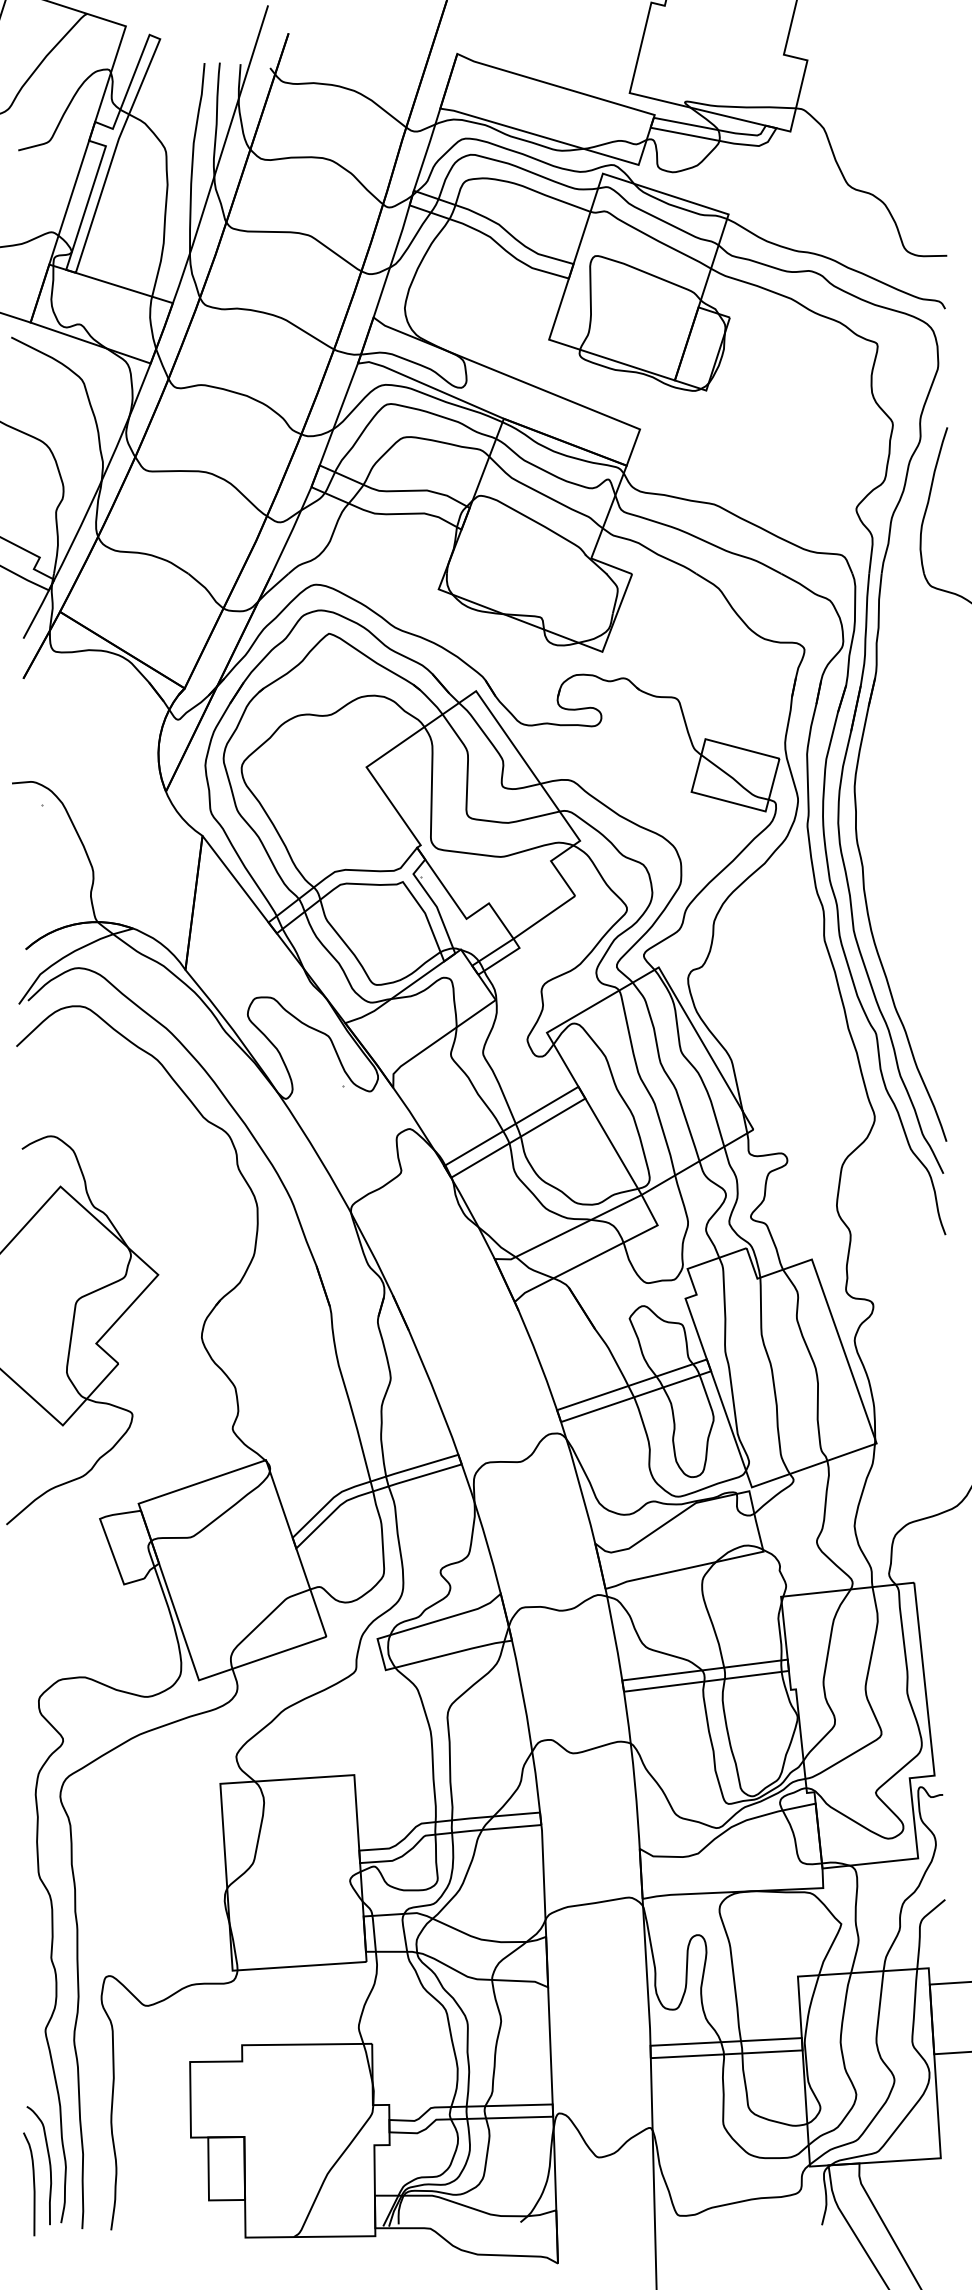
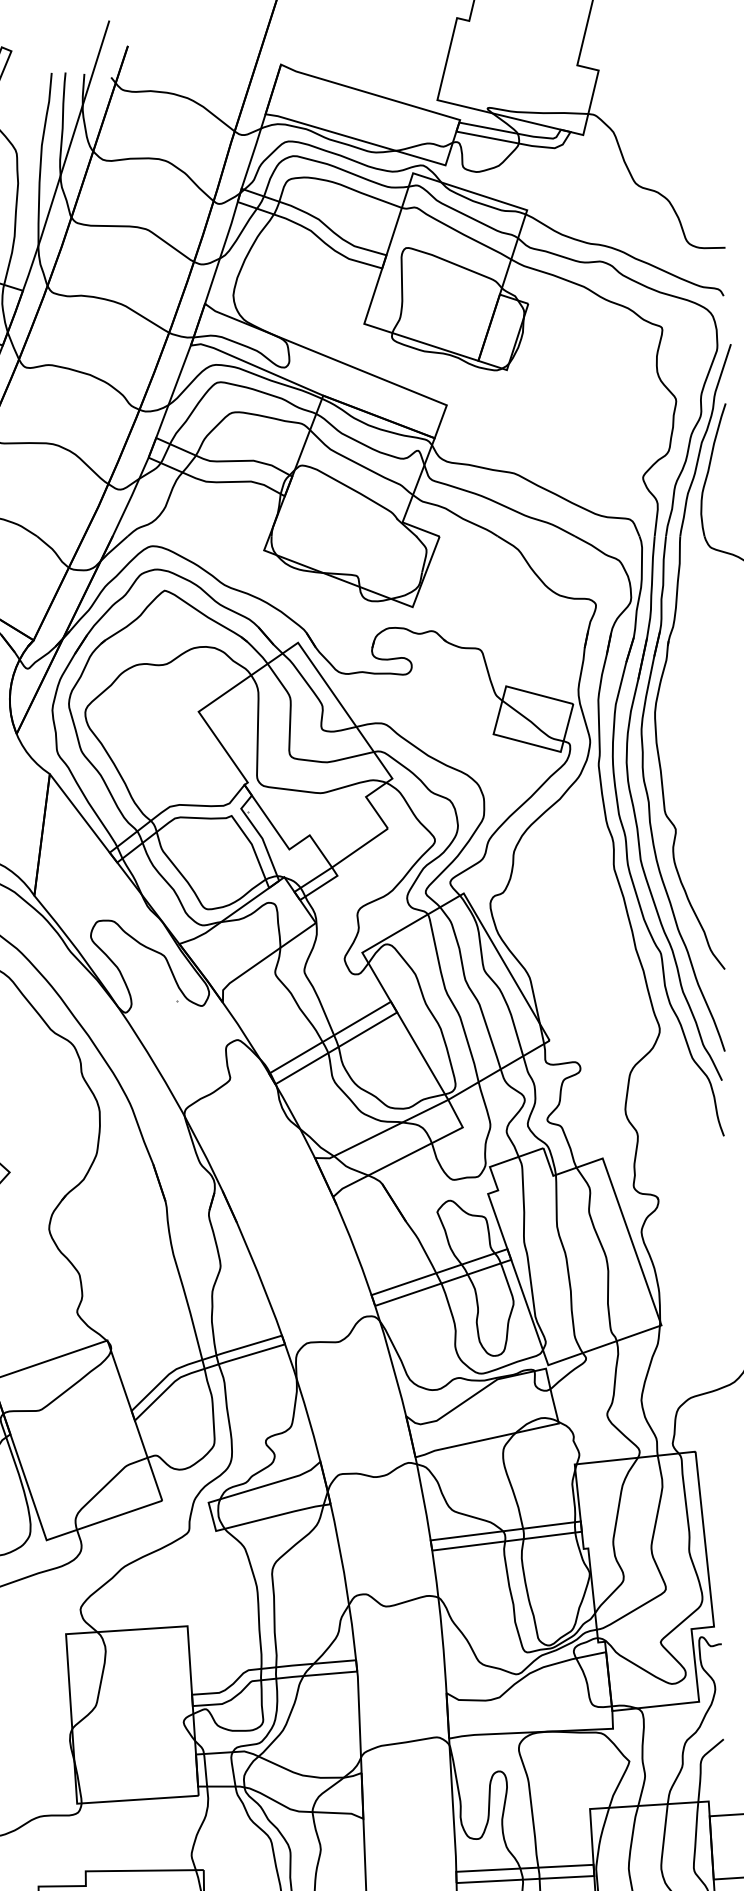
part: (884, 700) -> (668, 651), added

